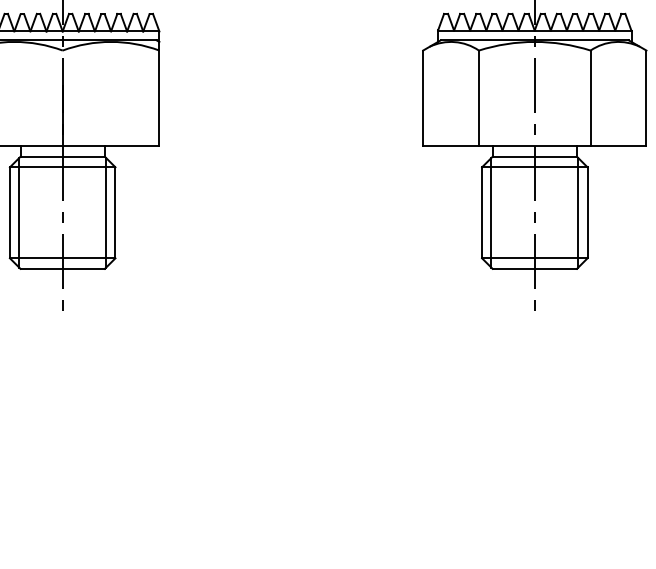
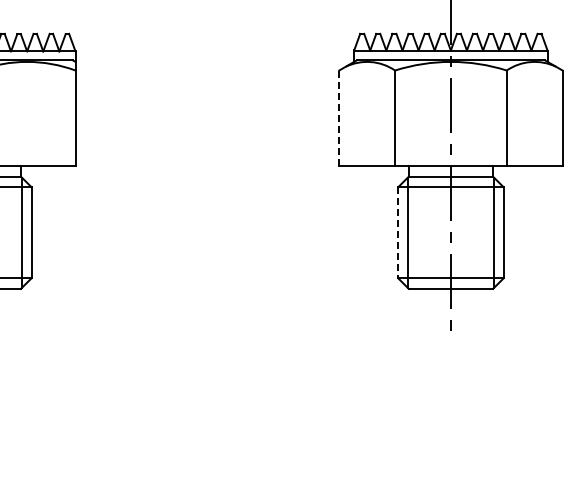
line: (423, 98) -> (339, 118), solid -> dashed
line: (482, 213) -> (398, 233), solid -> dashed

